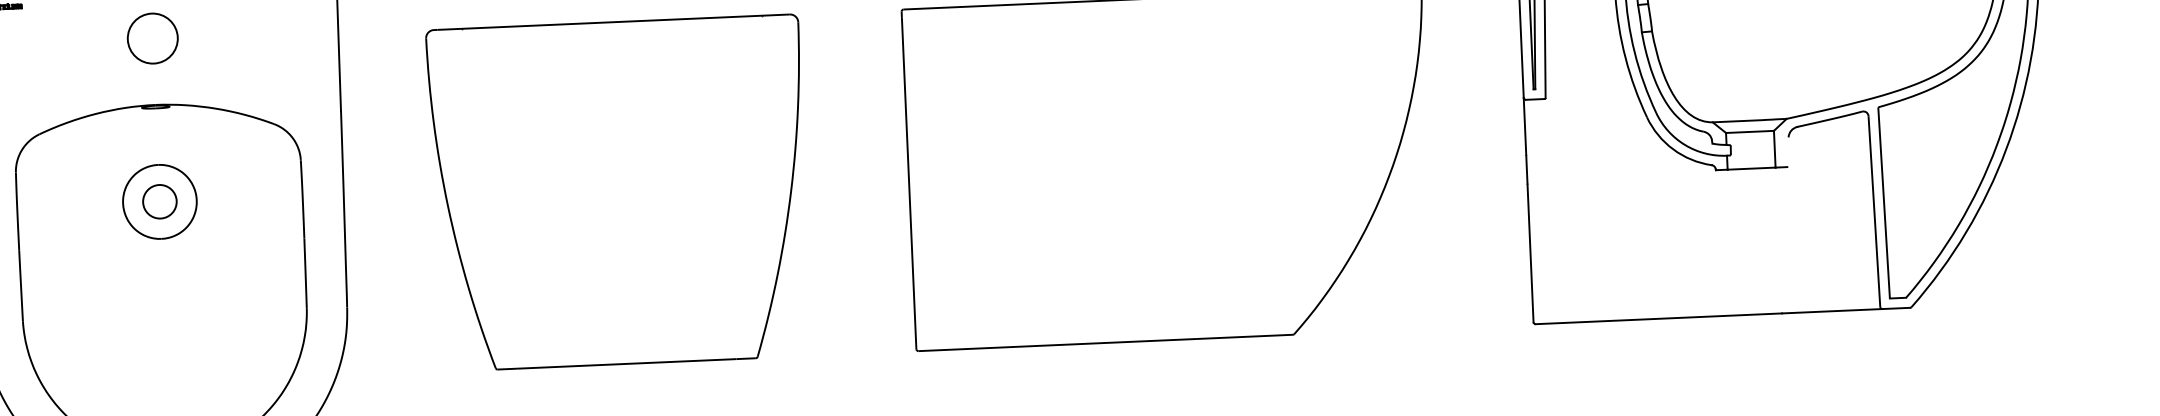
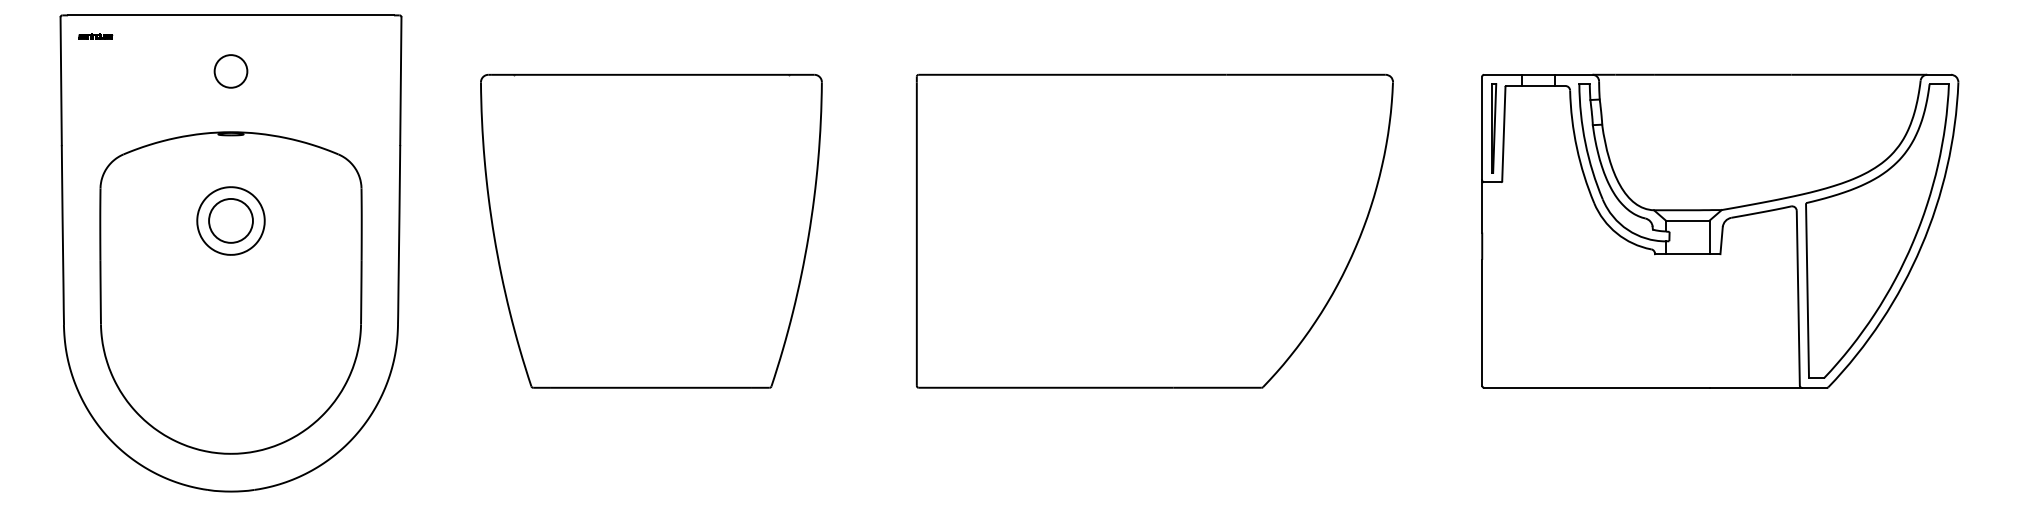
circle: (152, 38) -> (230, 71), size x0.71
line: (1787, 152) -> (1721, 240), added
circle: (159, 201) -> (230, 220), size x1.43

